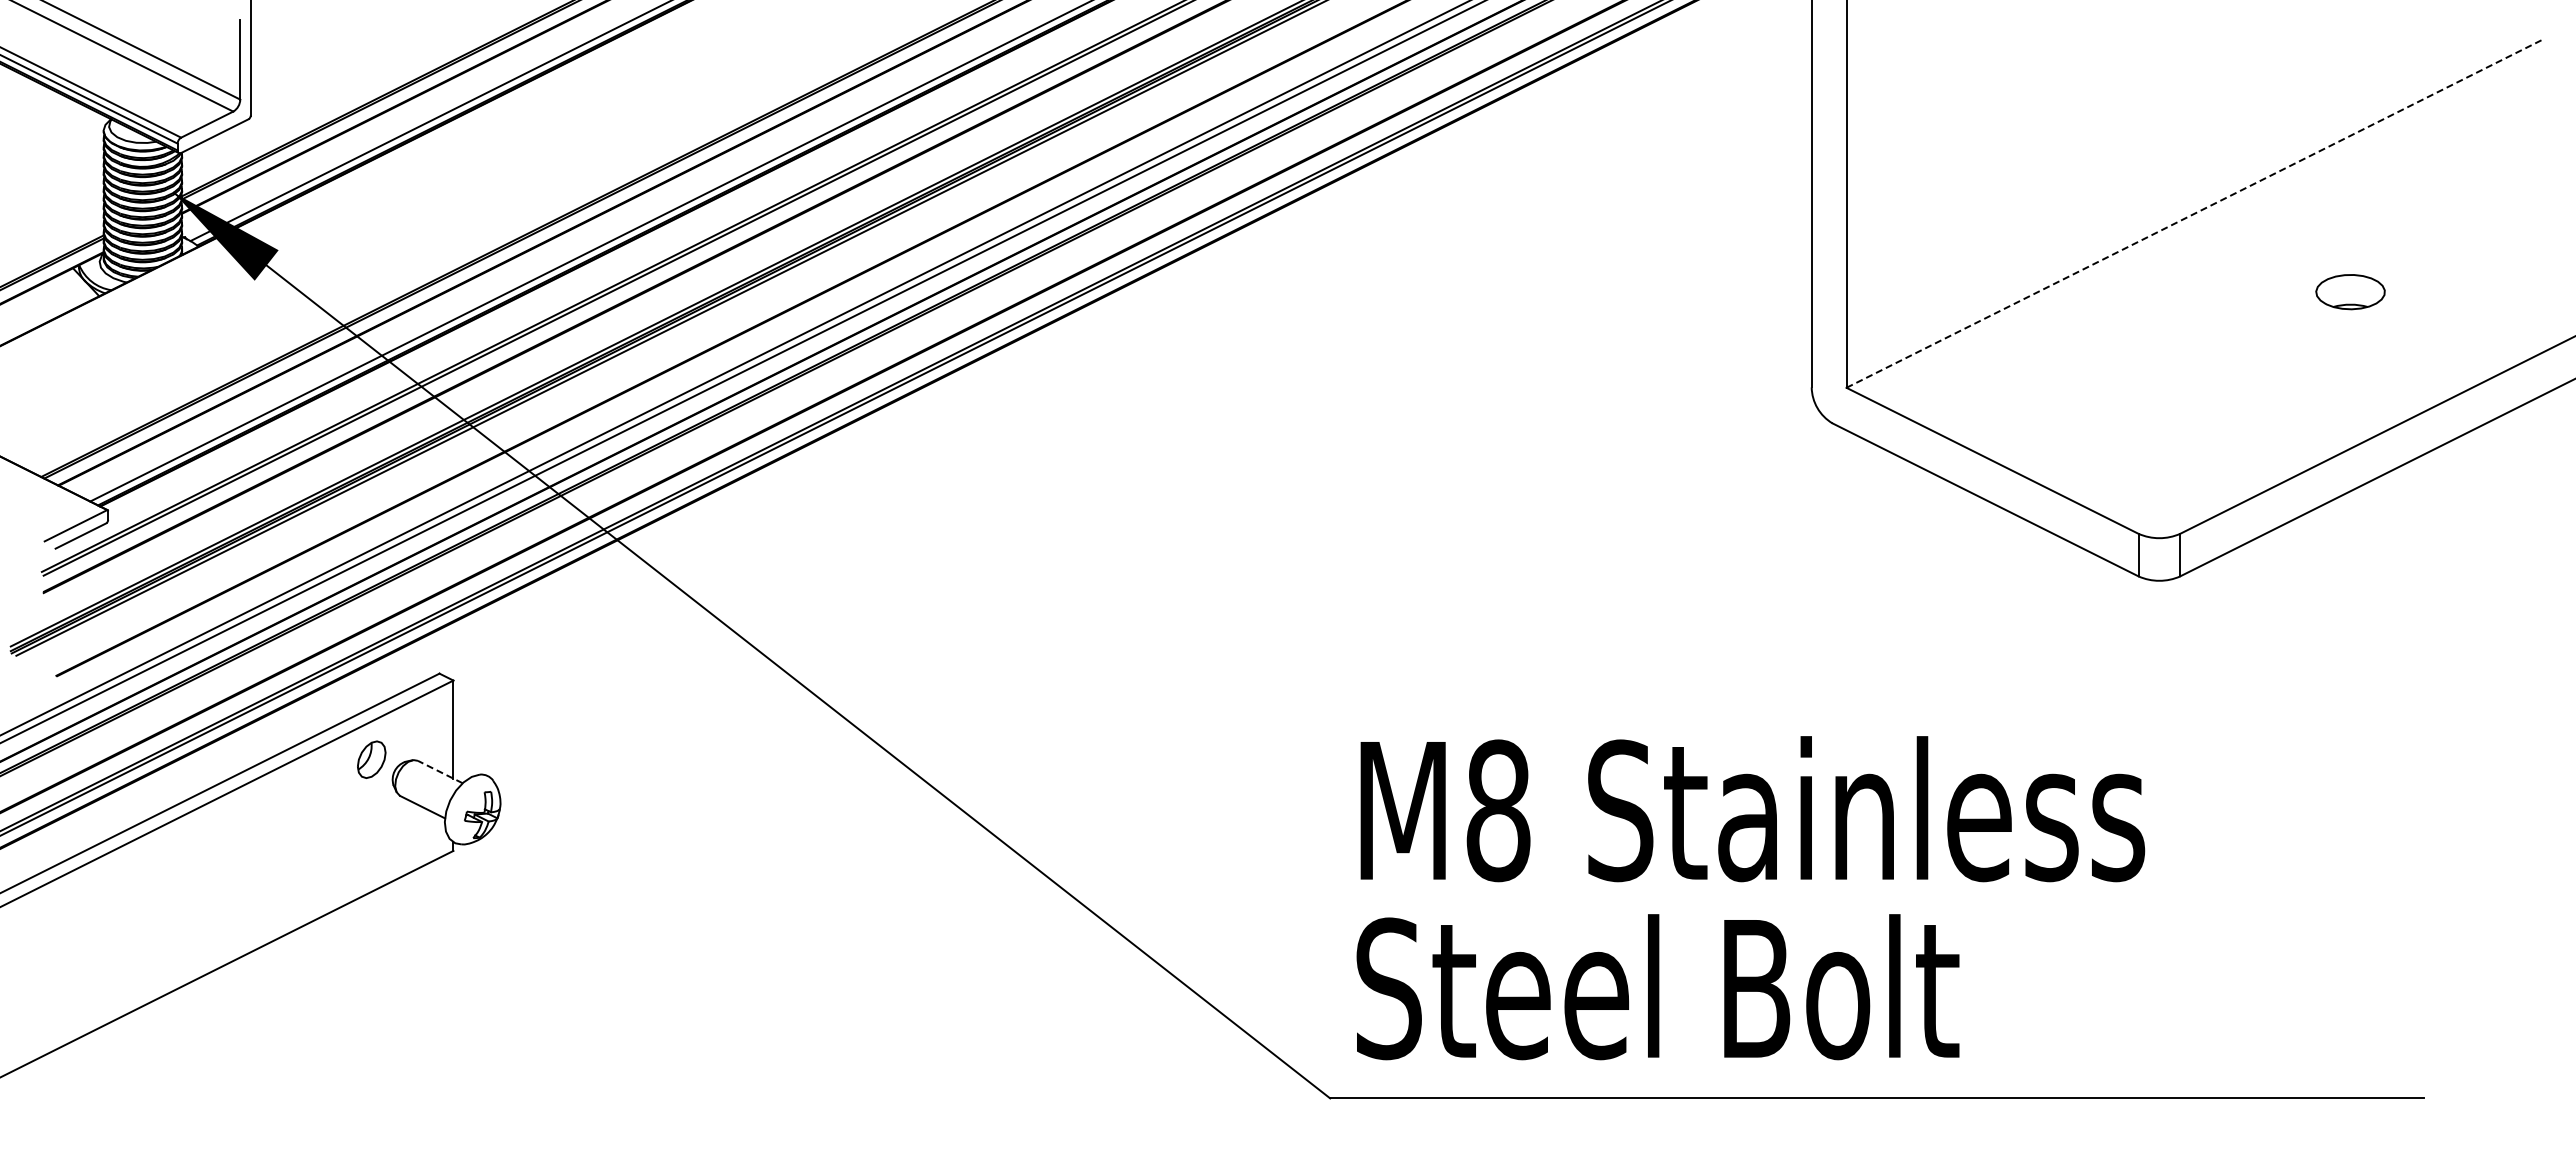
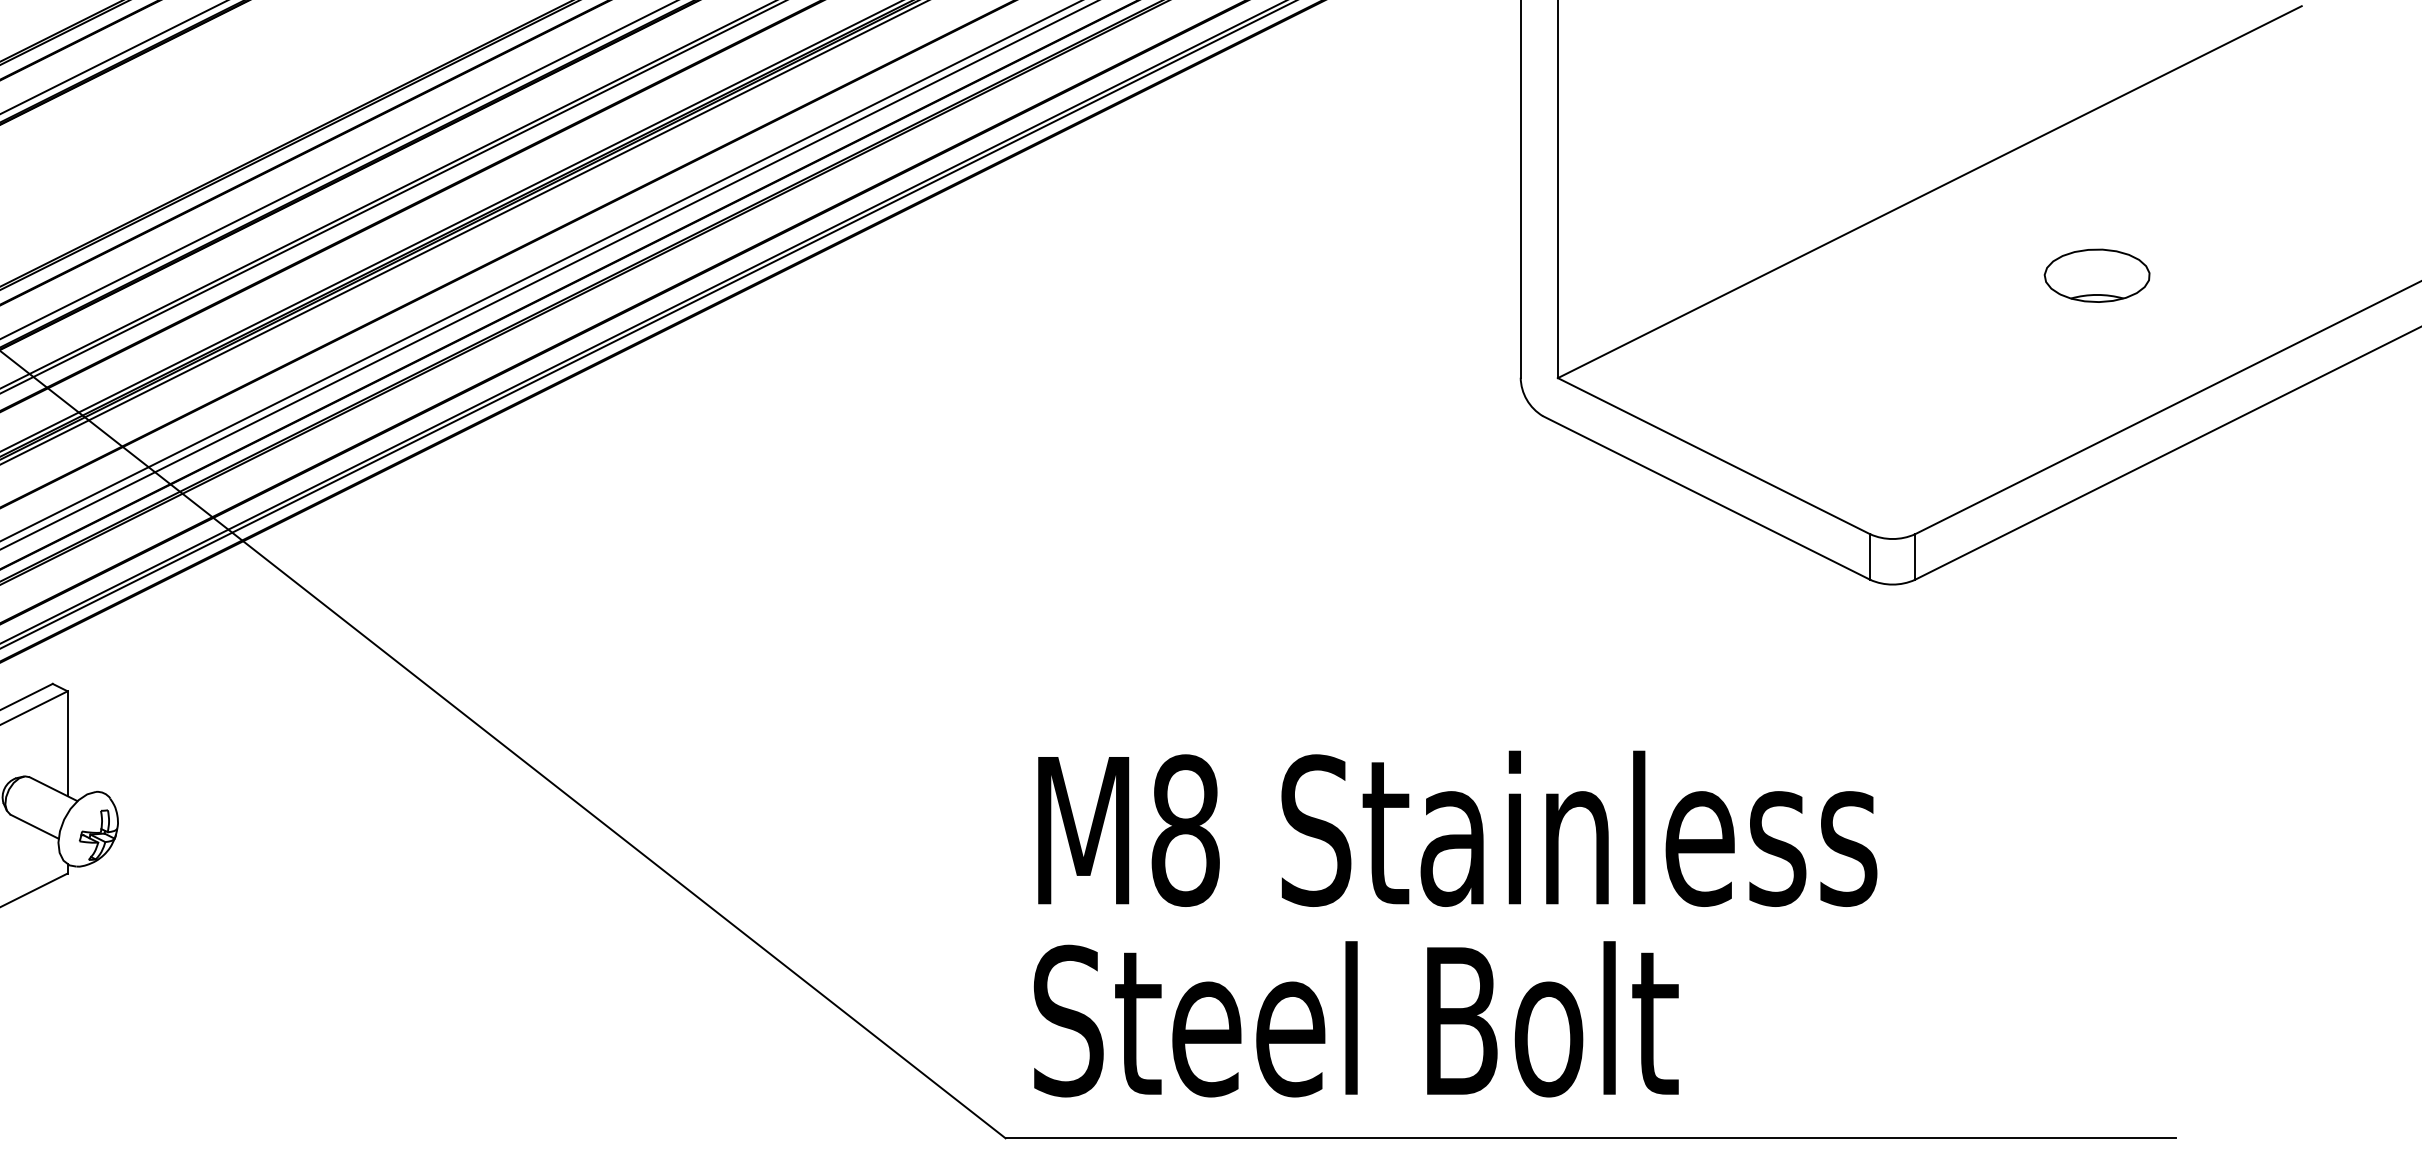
line: (2194, 213) -> (1930, 191), dashed -> solid
part: (2350, 291) -> (2097, 275), size x1.43
line: (439, 771) -> (52, 788), dashed -> solid

